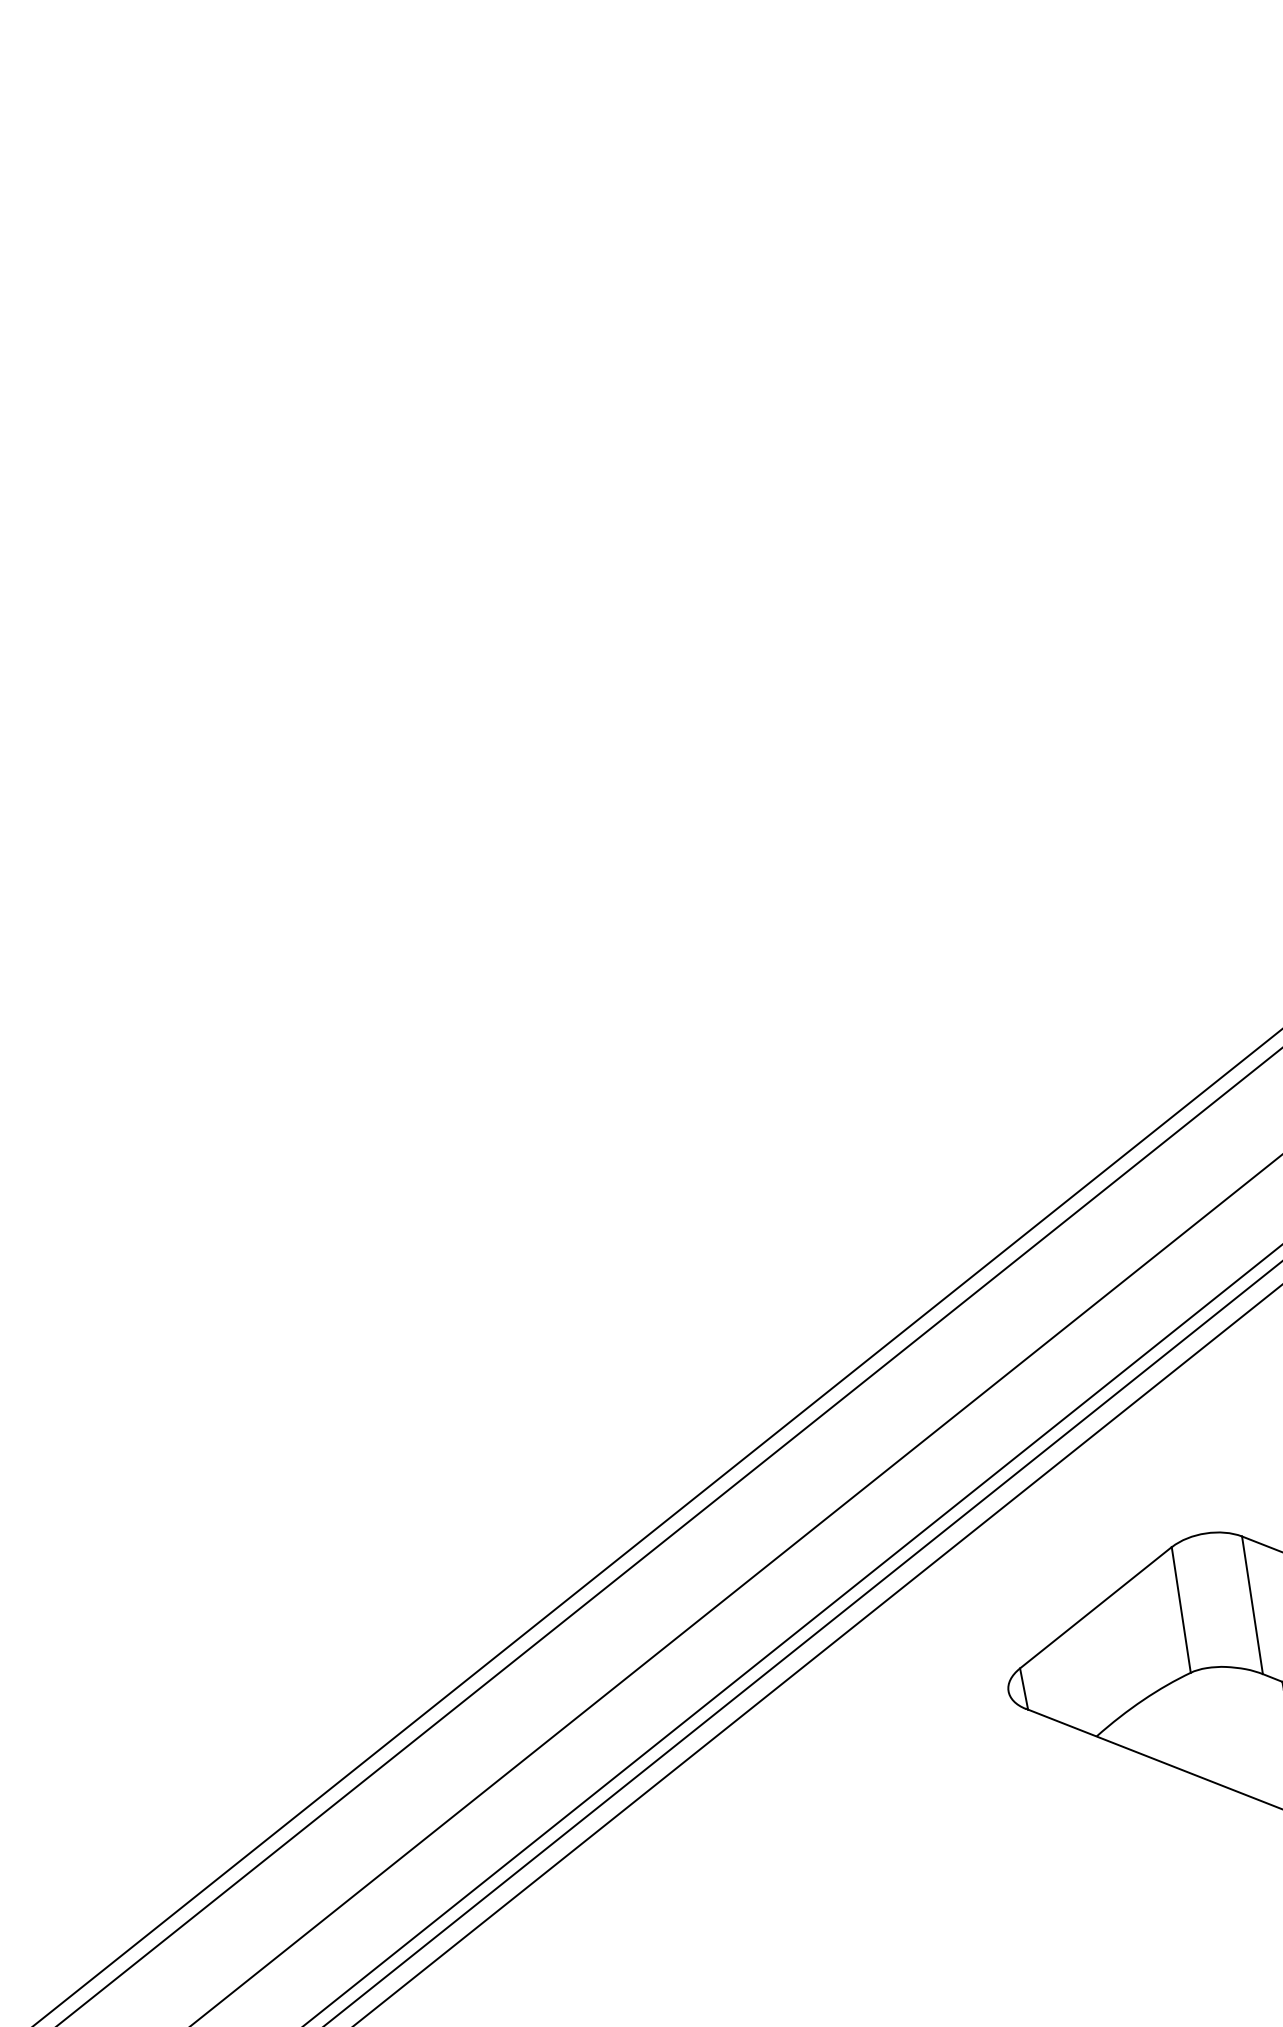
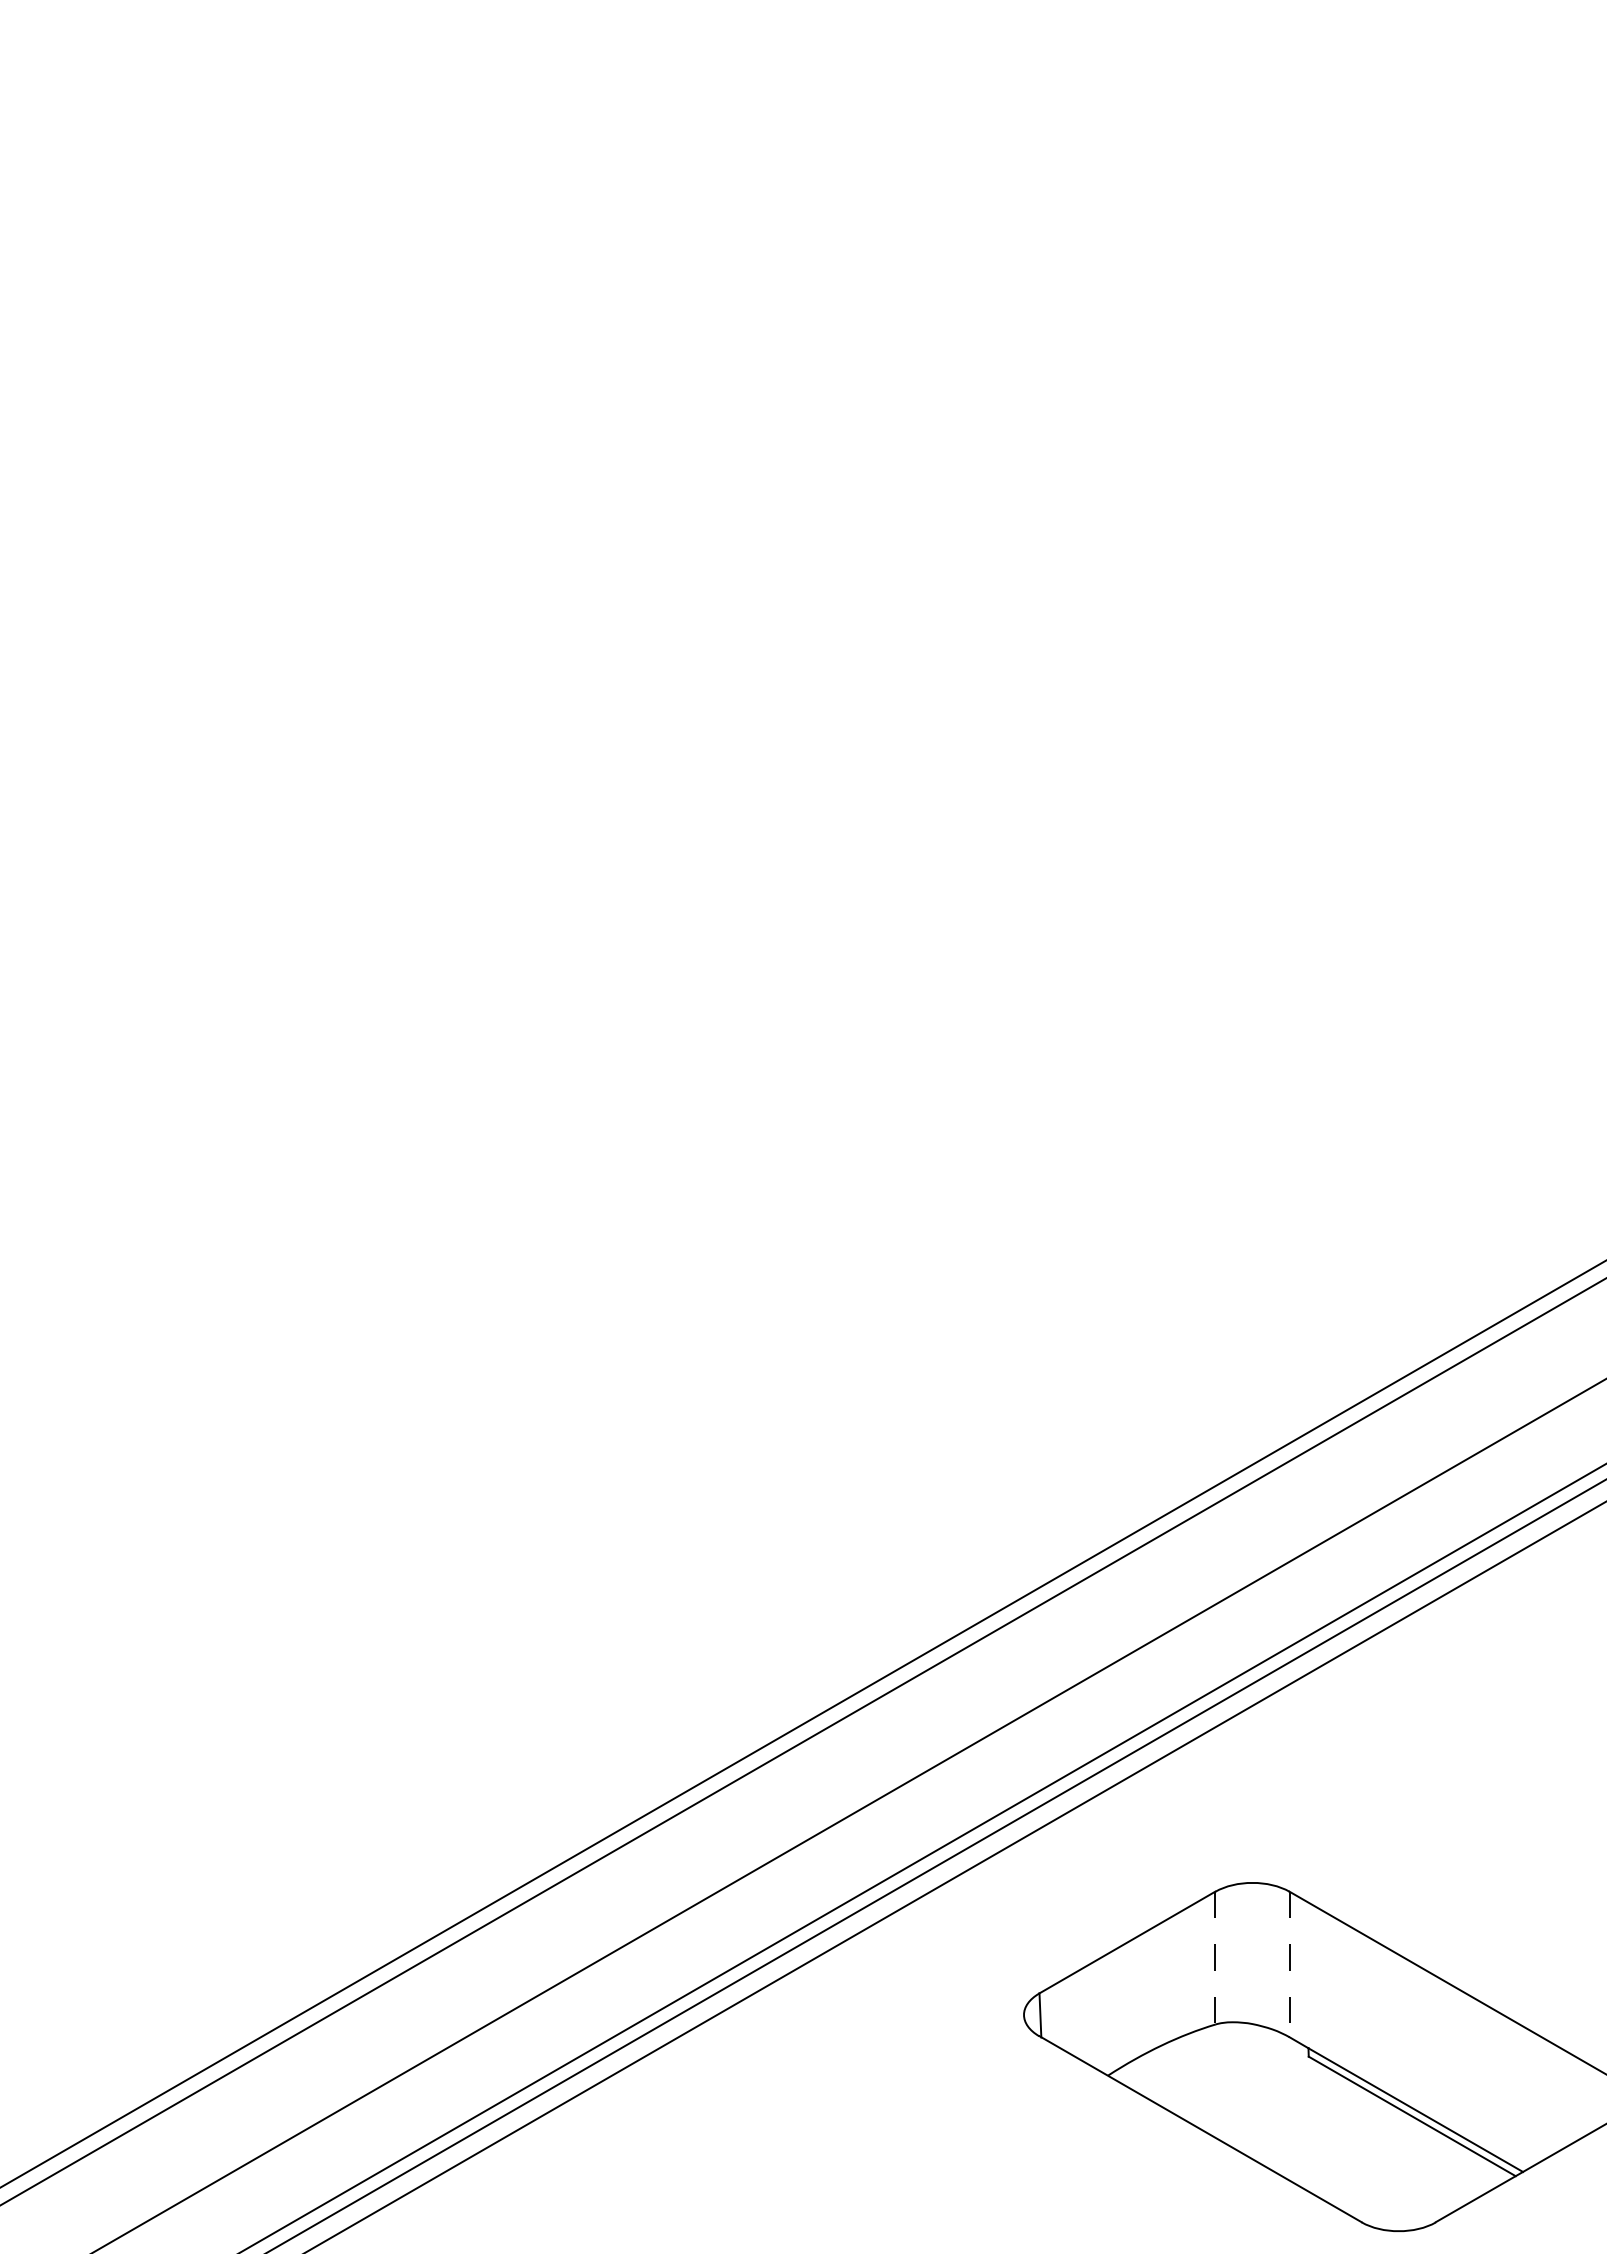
line: (1252, 1605) -> (1289, 1964), solid -> dashed
line: (1181, 1610) -> (1215, 1958), solid -> dashed

